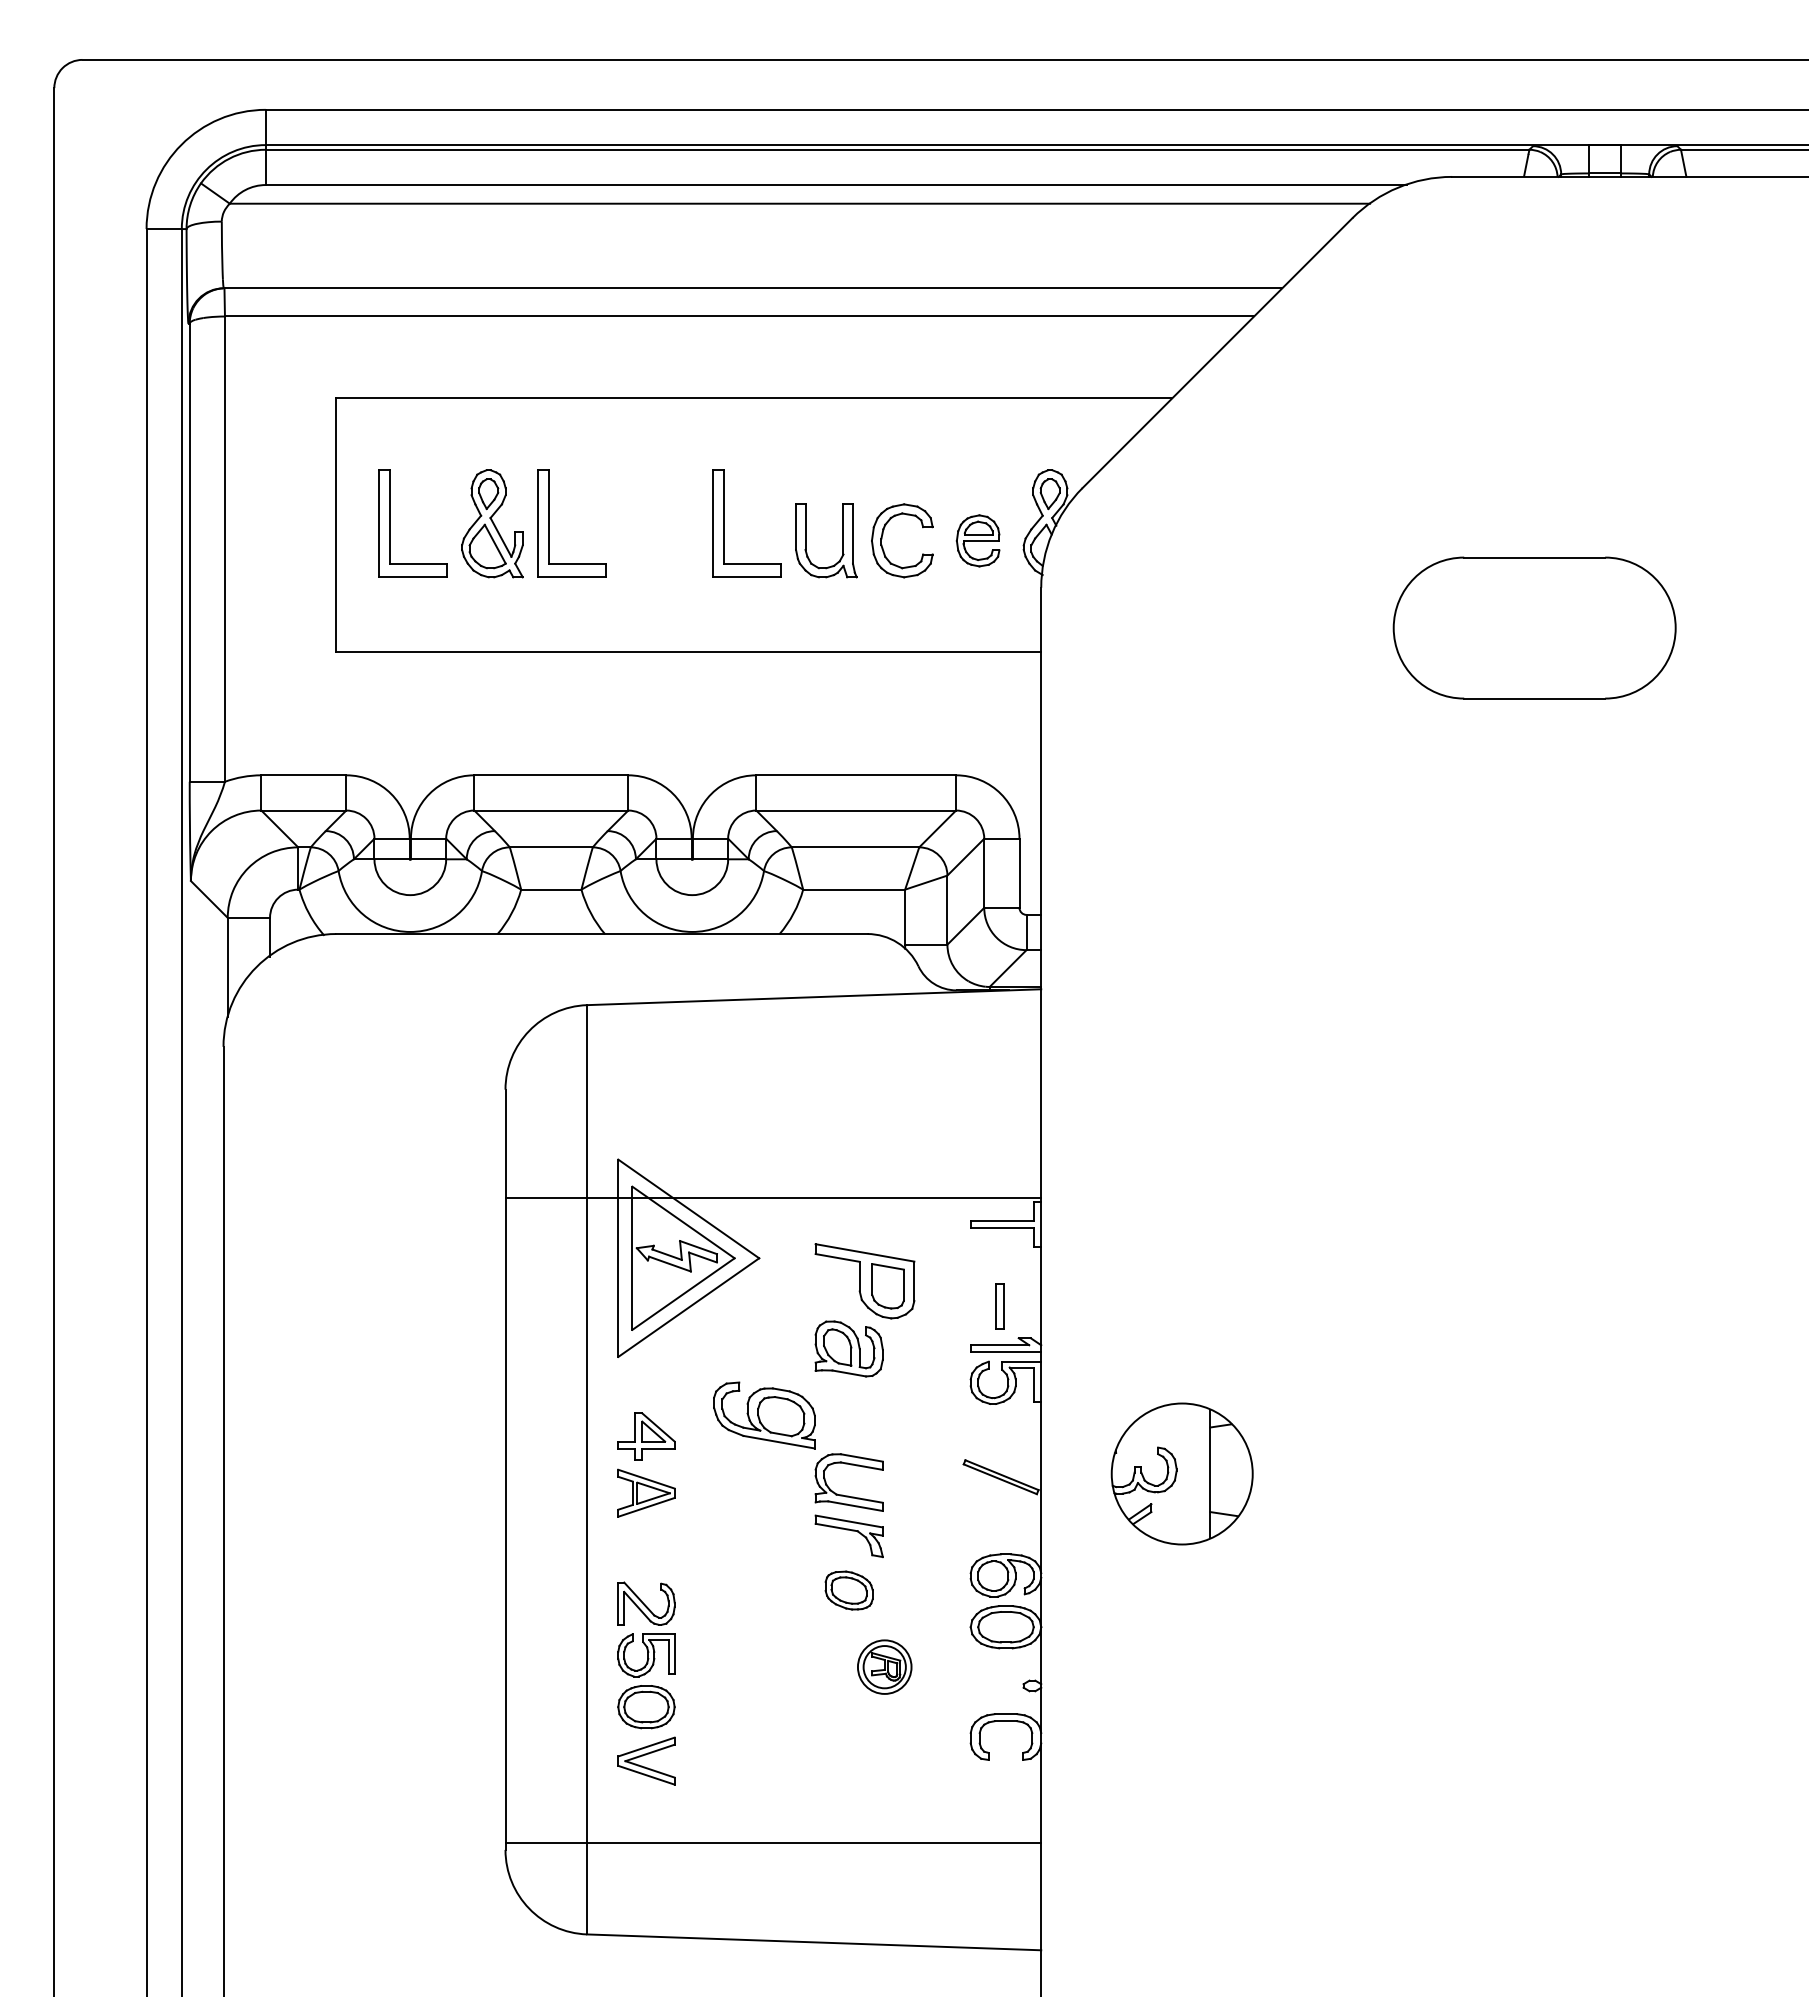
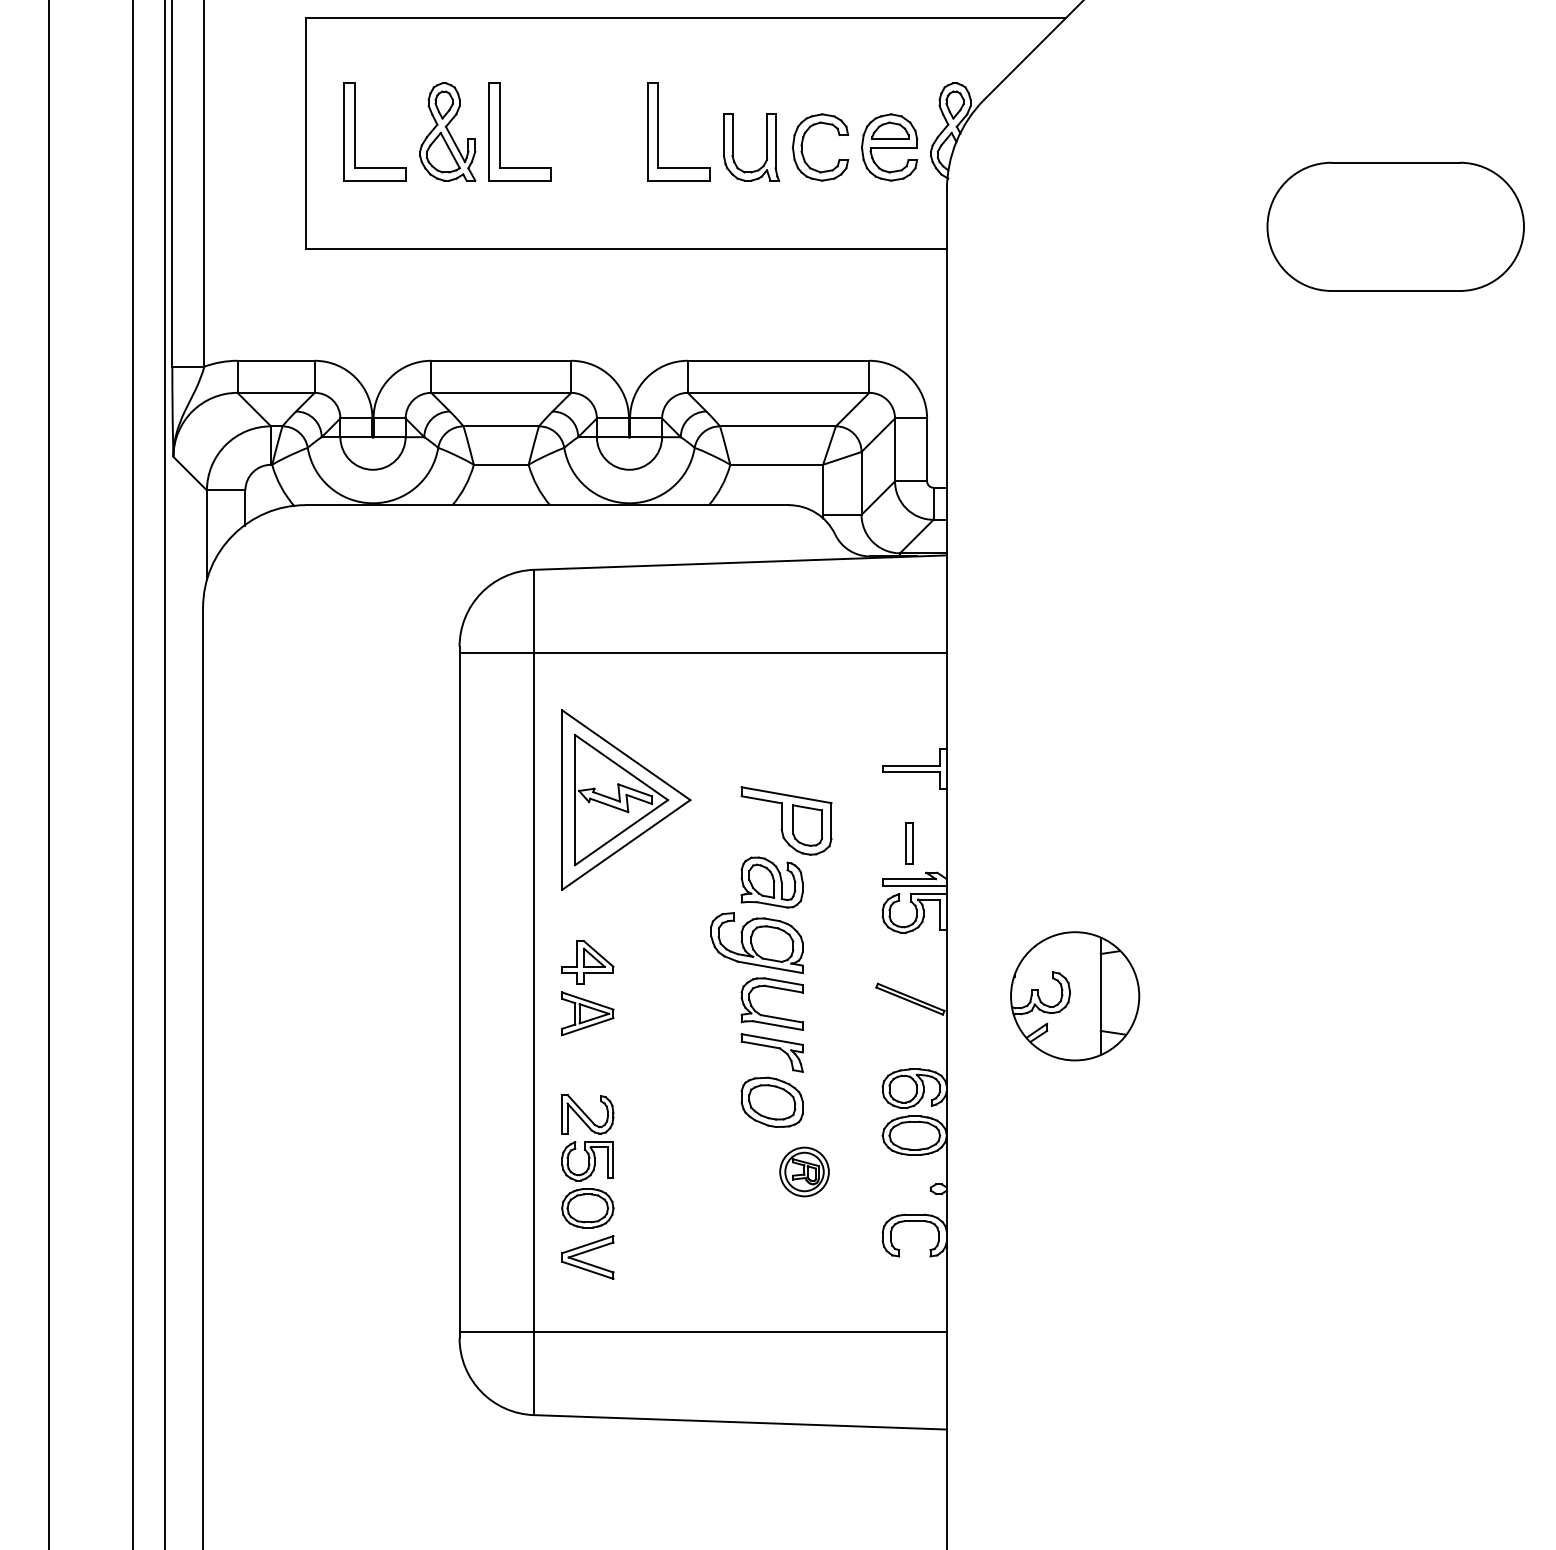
part: (977, 540) -> (888, 147), size x1.43
line: (773, 1198) -> (703, 652), moved
part: (764, 1415) -> (757, 943), moved
part: (848, 1590) -> (771, 1102), size x1.43

